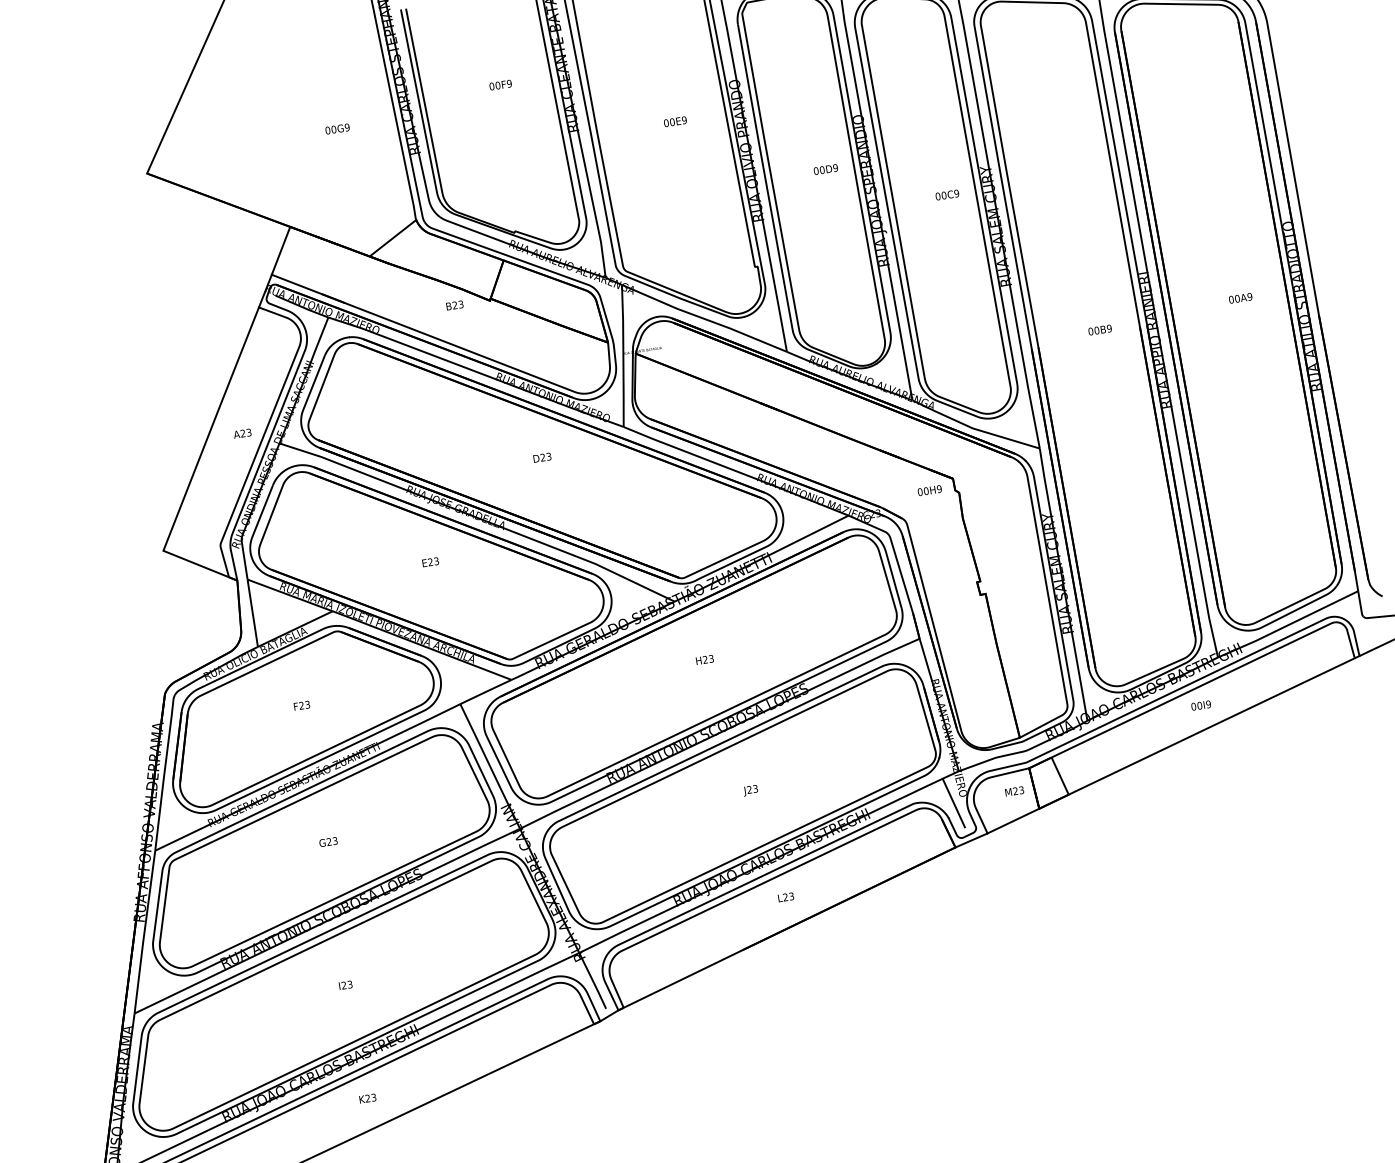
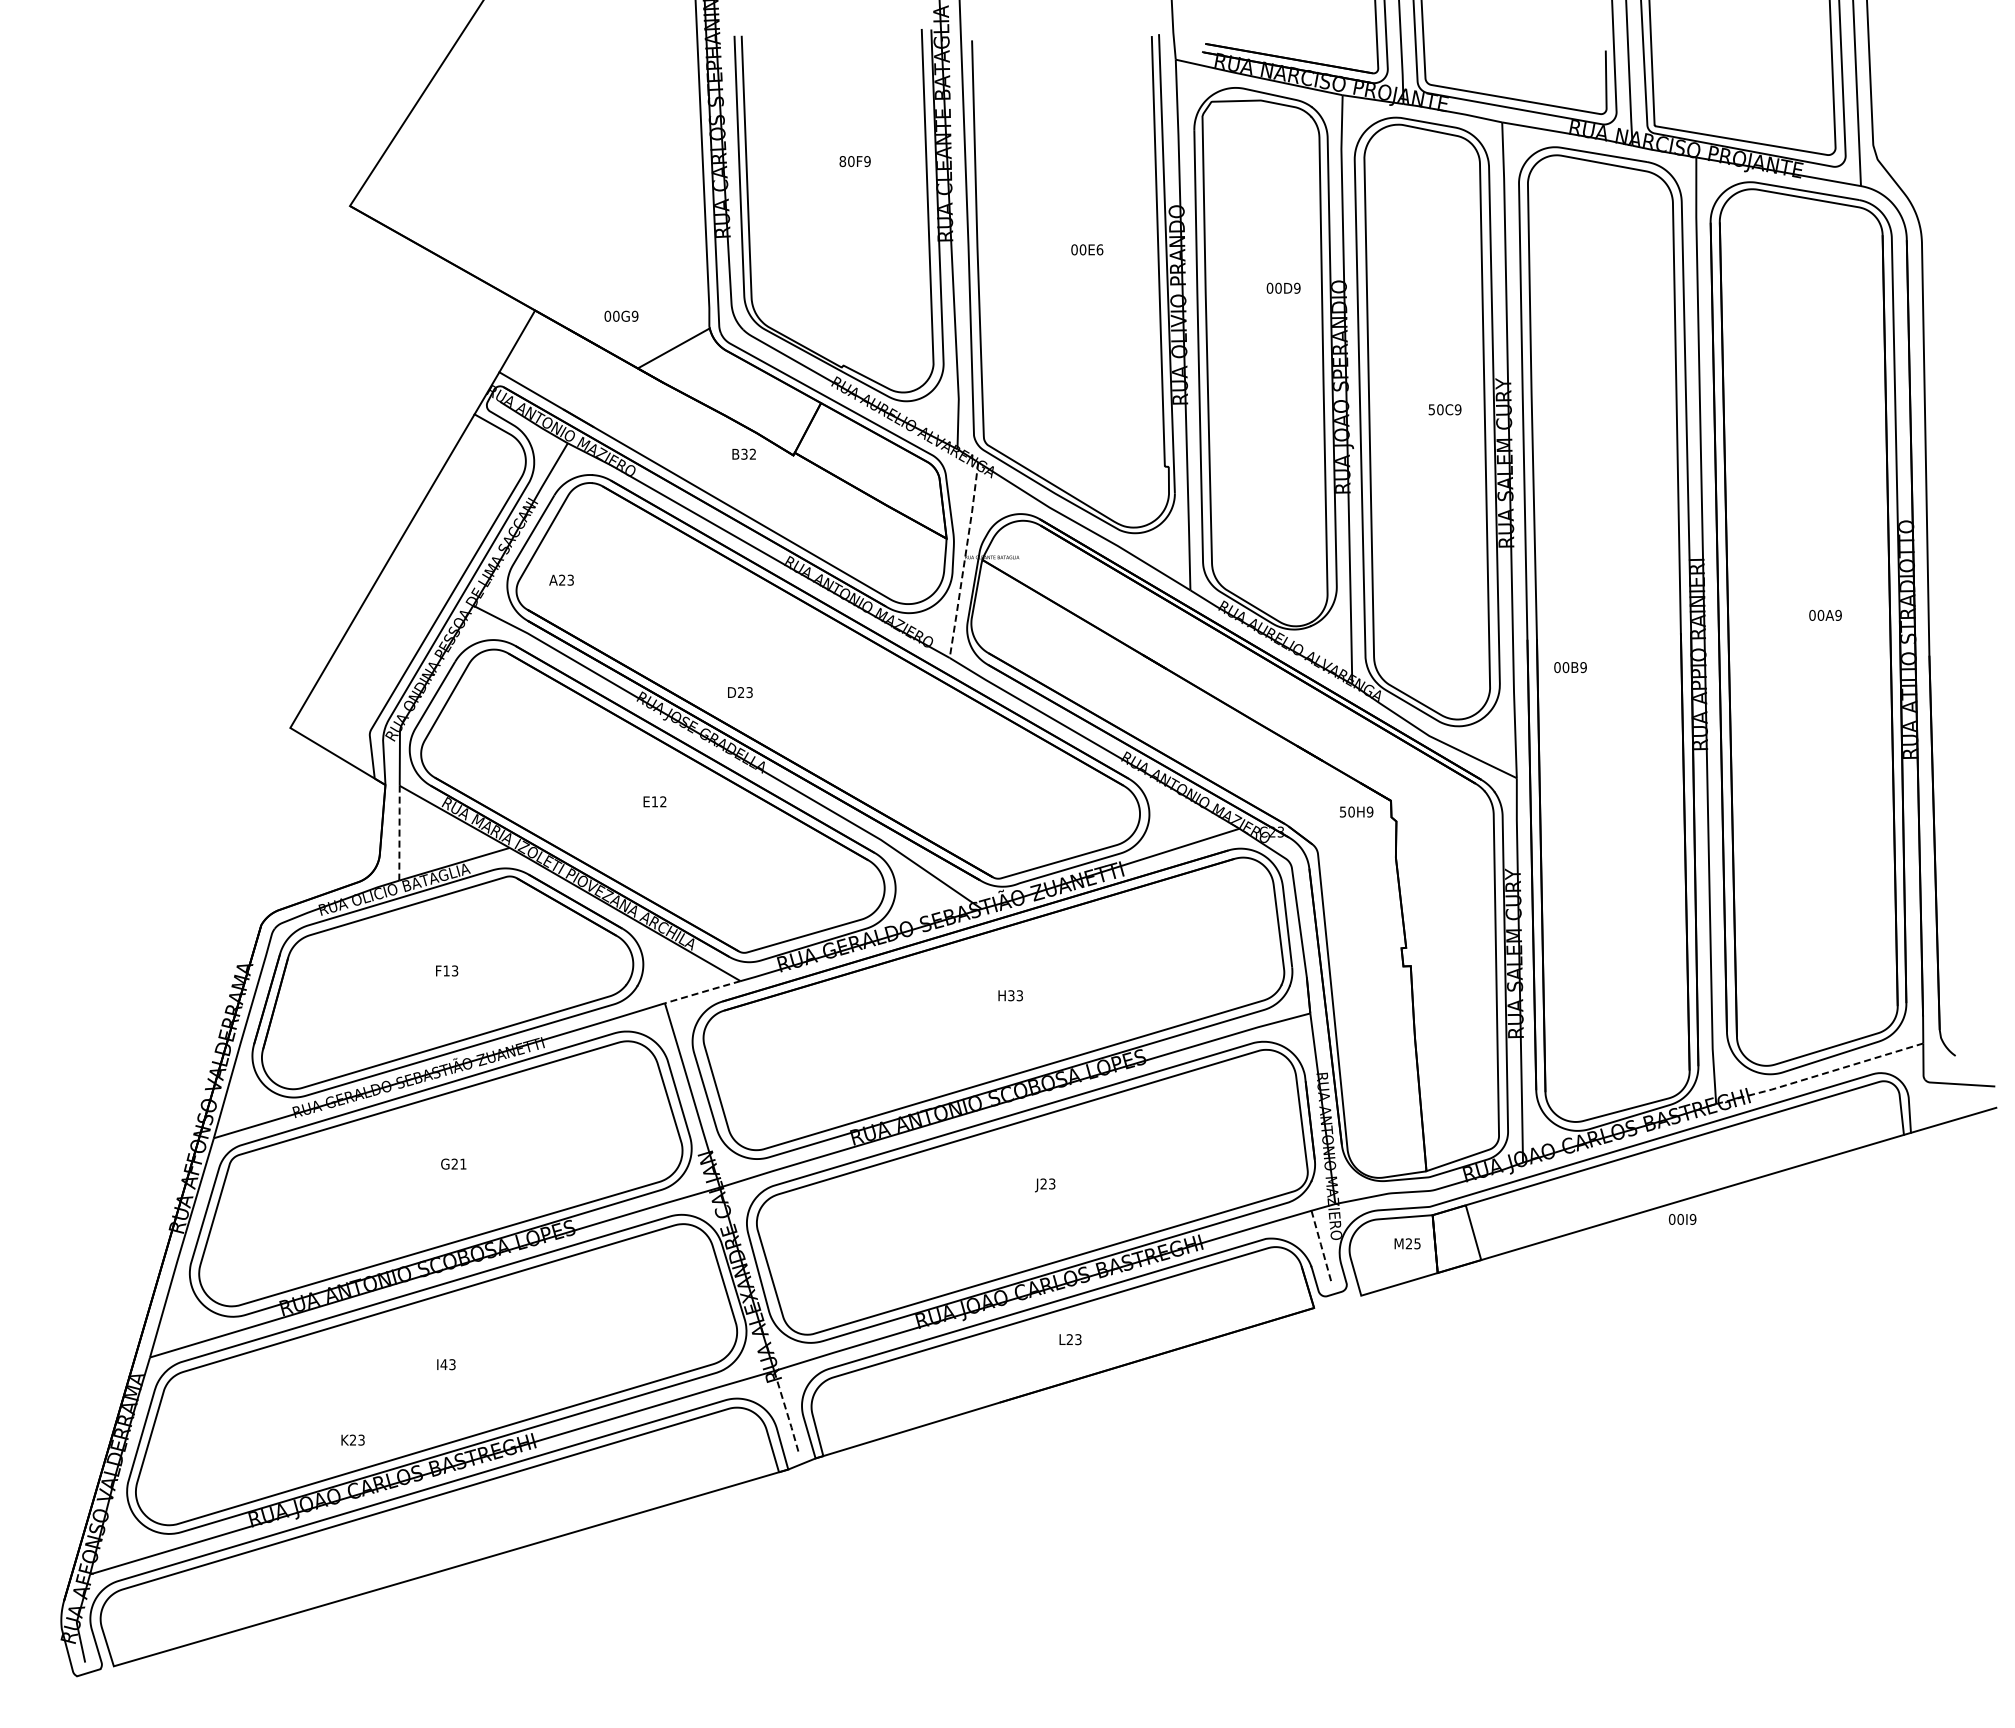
text: (491, 86) -> (842, 161), 00F9 -> 80F9
text: (684, 120) -> (1099, 249), 00E9 -> 00E6
text: (337, 128) -> (621, 315), moved
text: (825, 169) -> (1283, 287), moved
text: (937, 196) -> (1431, 409), 00C9 -> 50C9
text: (457, 305) -> (748, 454), B23 -> B32
text: (1100, 330) -> (1570, 667), moved
line: (623, 356) -> (964, 560), solid -> dashed
text: (242, 433) -> (561, 579), moved
text: (542, 457) -> (740, 692), moved
text: (919, 491) -> (1342, 811), 00H9 -> 50H9
text: (433, 561) -> (658, 801), E23 -> E12
line: (252, 612) -> (399, 832), solid -> dashed
line: (1288, 625) -> (1819, 1075), solid -> dashed
text: (705, 660) -> (1011, 996), H23 -> H33
line: (485, 692) -> (702, 992), solid -> dashed
text: (301, 705) -> (446, 970), F23 -> F13
text: (1201, 705) -> (1682, 1219), moved
text: (1021, 790) -> (1417, 1243), M23 -> M25
line: (953, 803) -> (1321, 1247), solid -> dashed
text: (335, 840) -> (463, 1163), G23 -> G21
line: (971, 840) -> (1337, 1301), removed
line: (593, 981) -> (787, 1413), solid -> dashed
text: (343, 985) -> (443, 1364), I23 -> I43
text: (367, 1098) -> (352, 1439), moved

